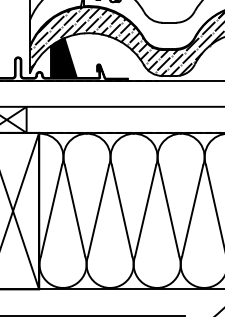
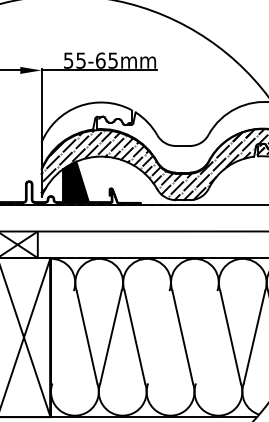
line: (50, 211) -> (62, 337), removed
line: (145, 211) -> (158, 337), removed
line: (192, 211) -> (206, 337), removed

